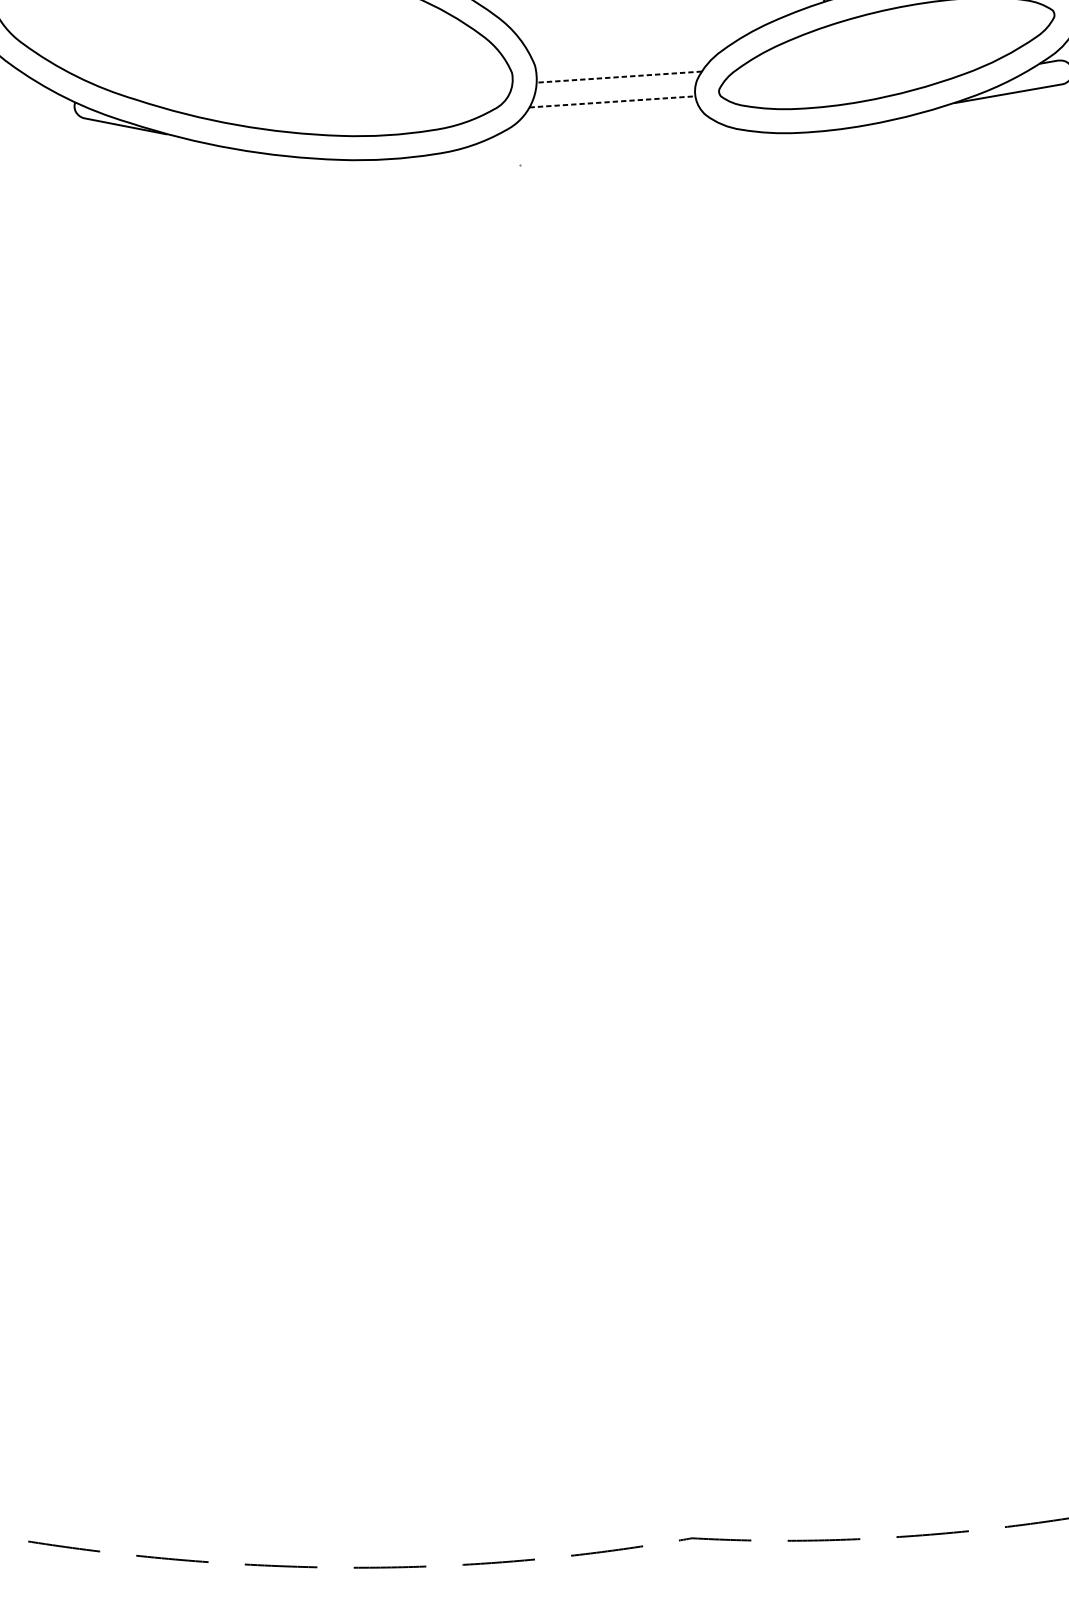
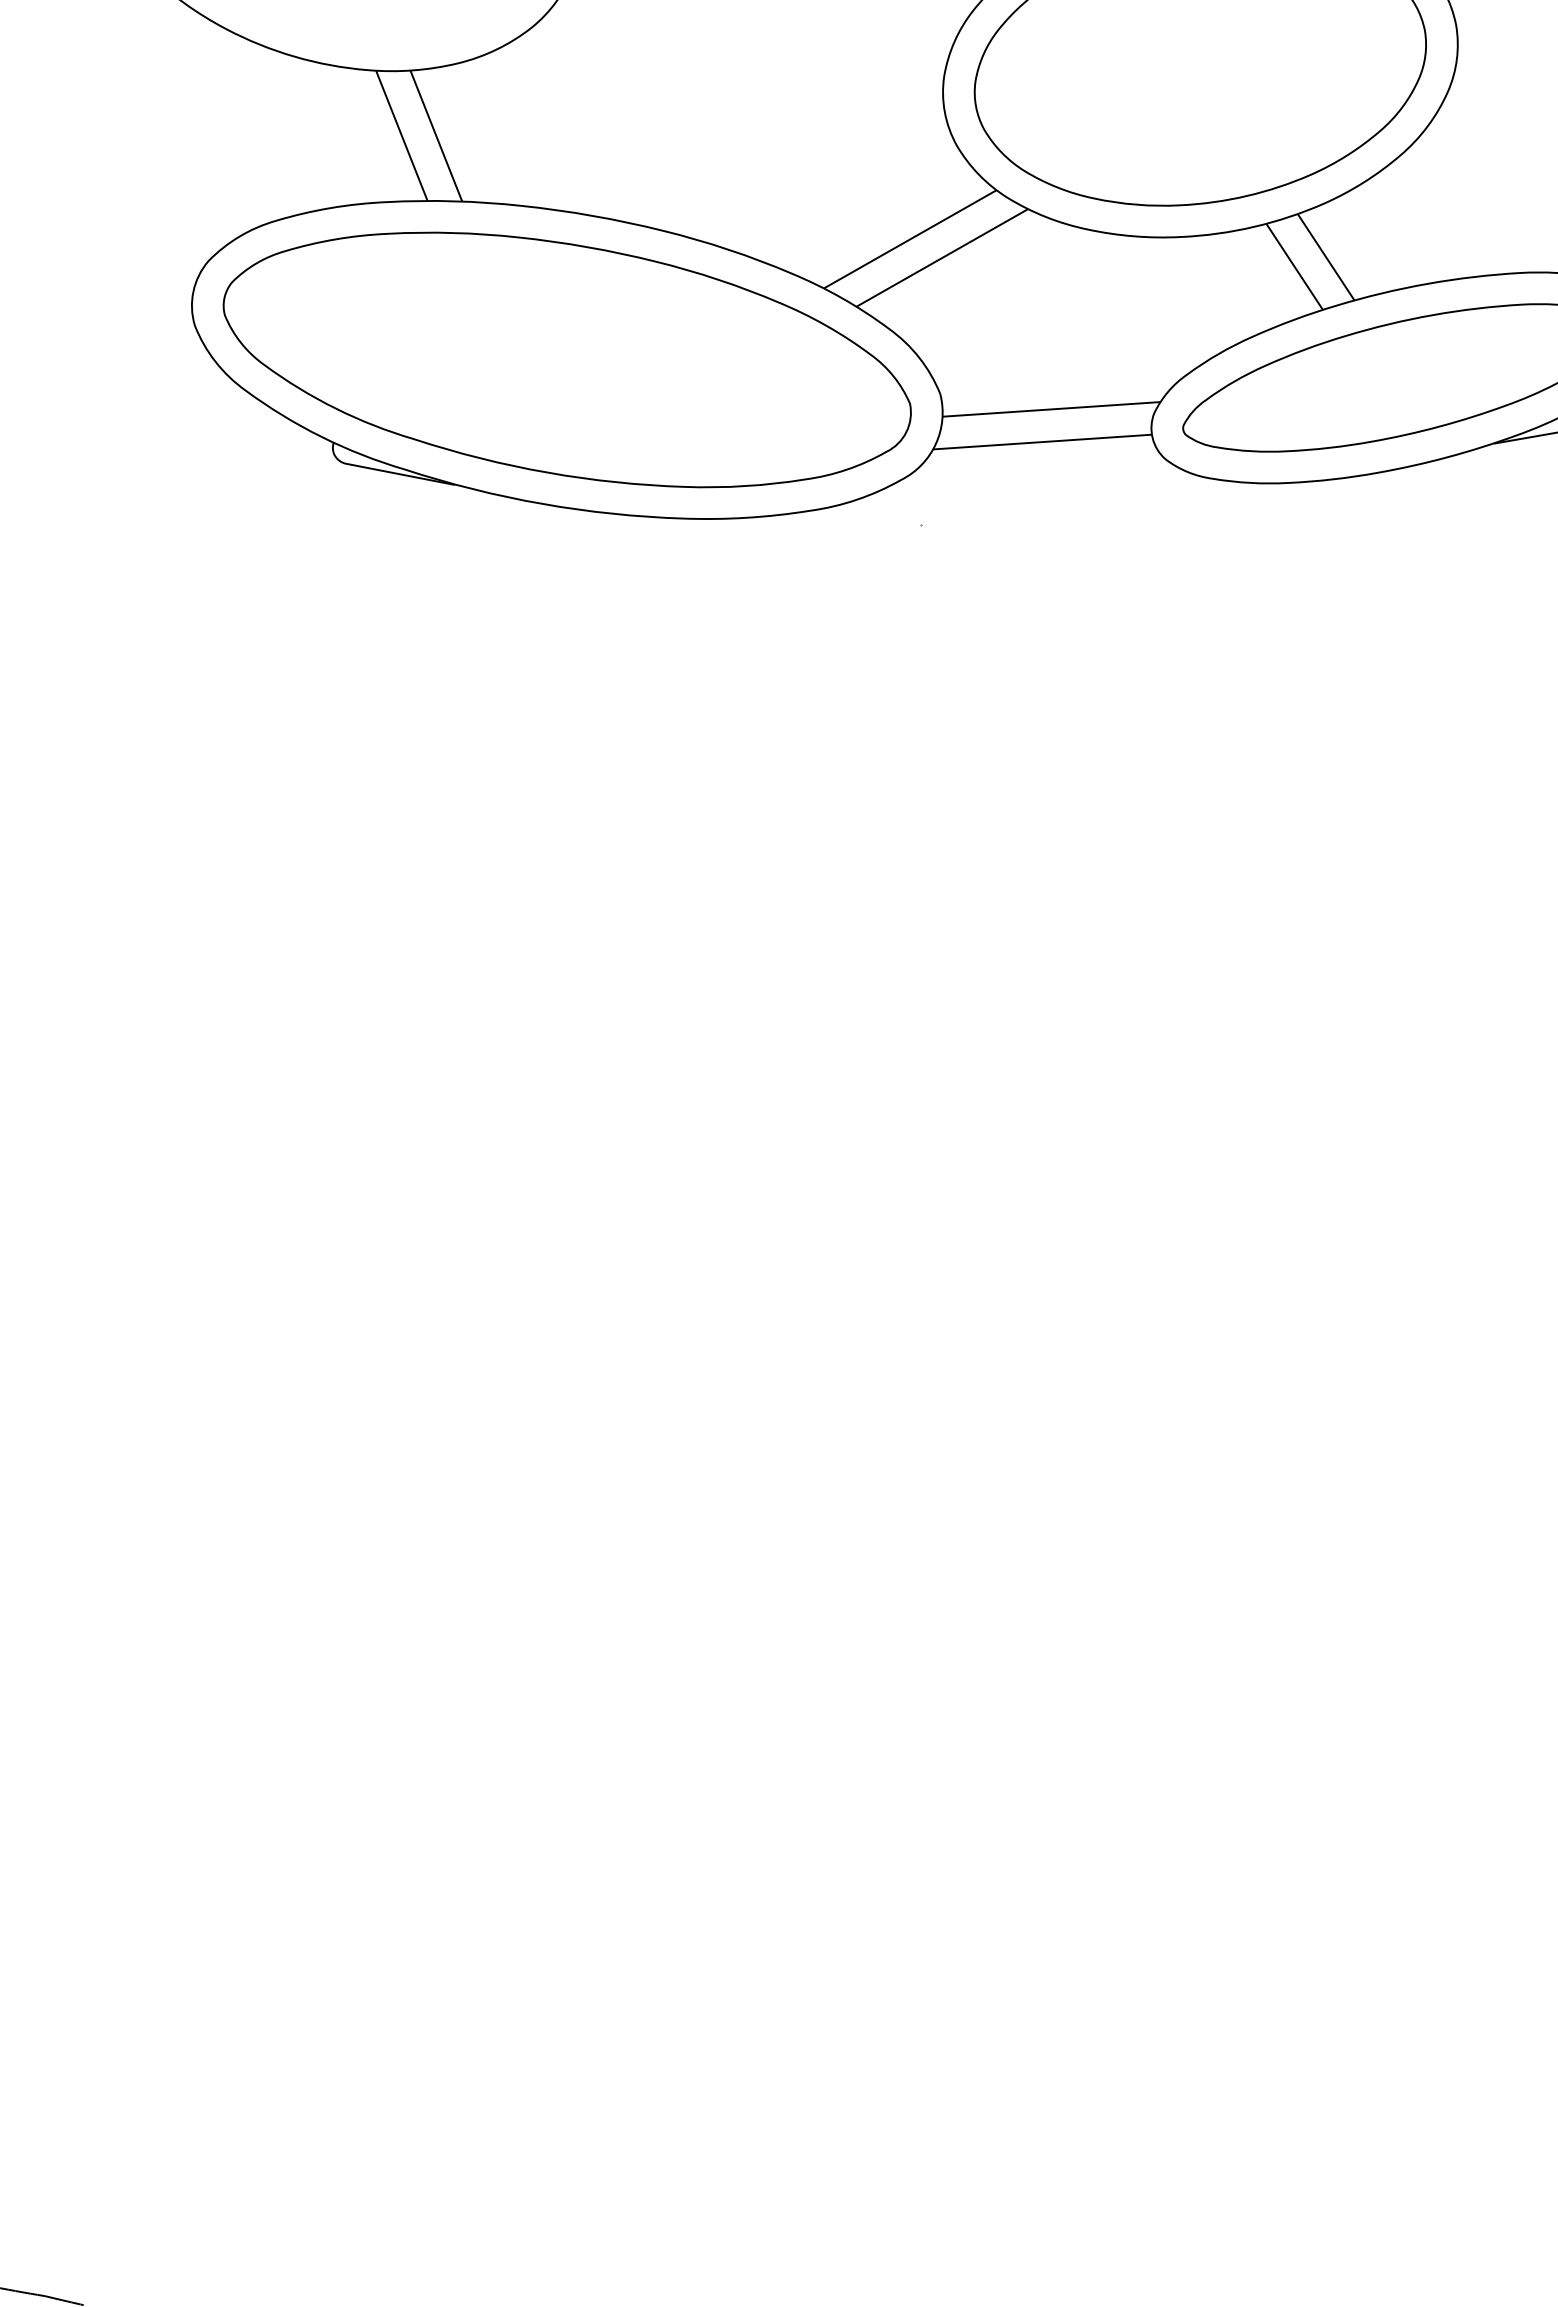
line: (619, 77) -> (1051, 409), dashed -> solid
line: (612, 102) -> (1042, 442), dashed -> solid

